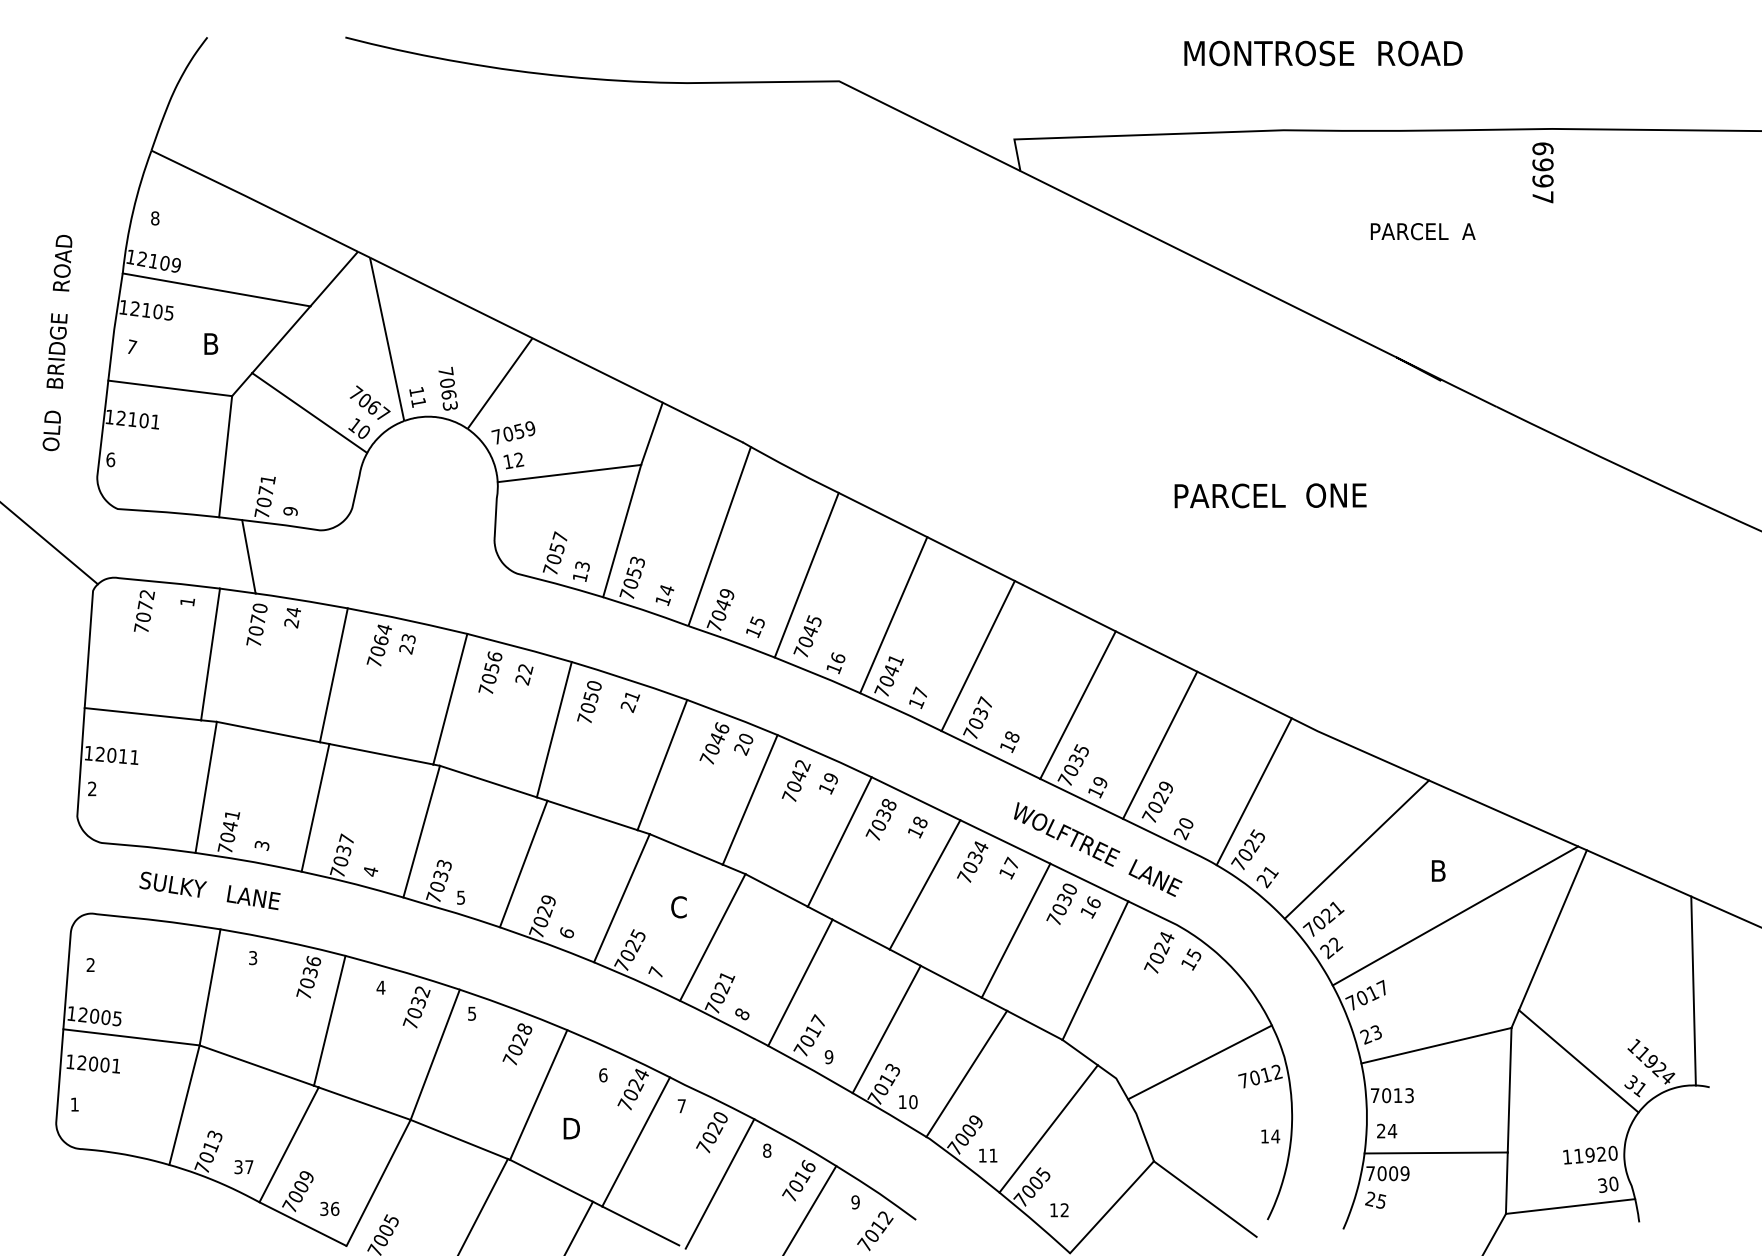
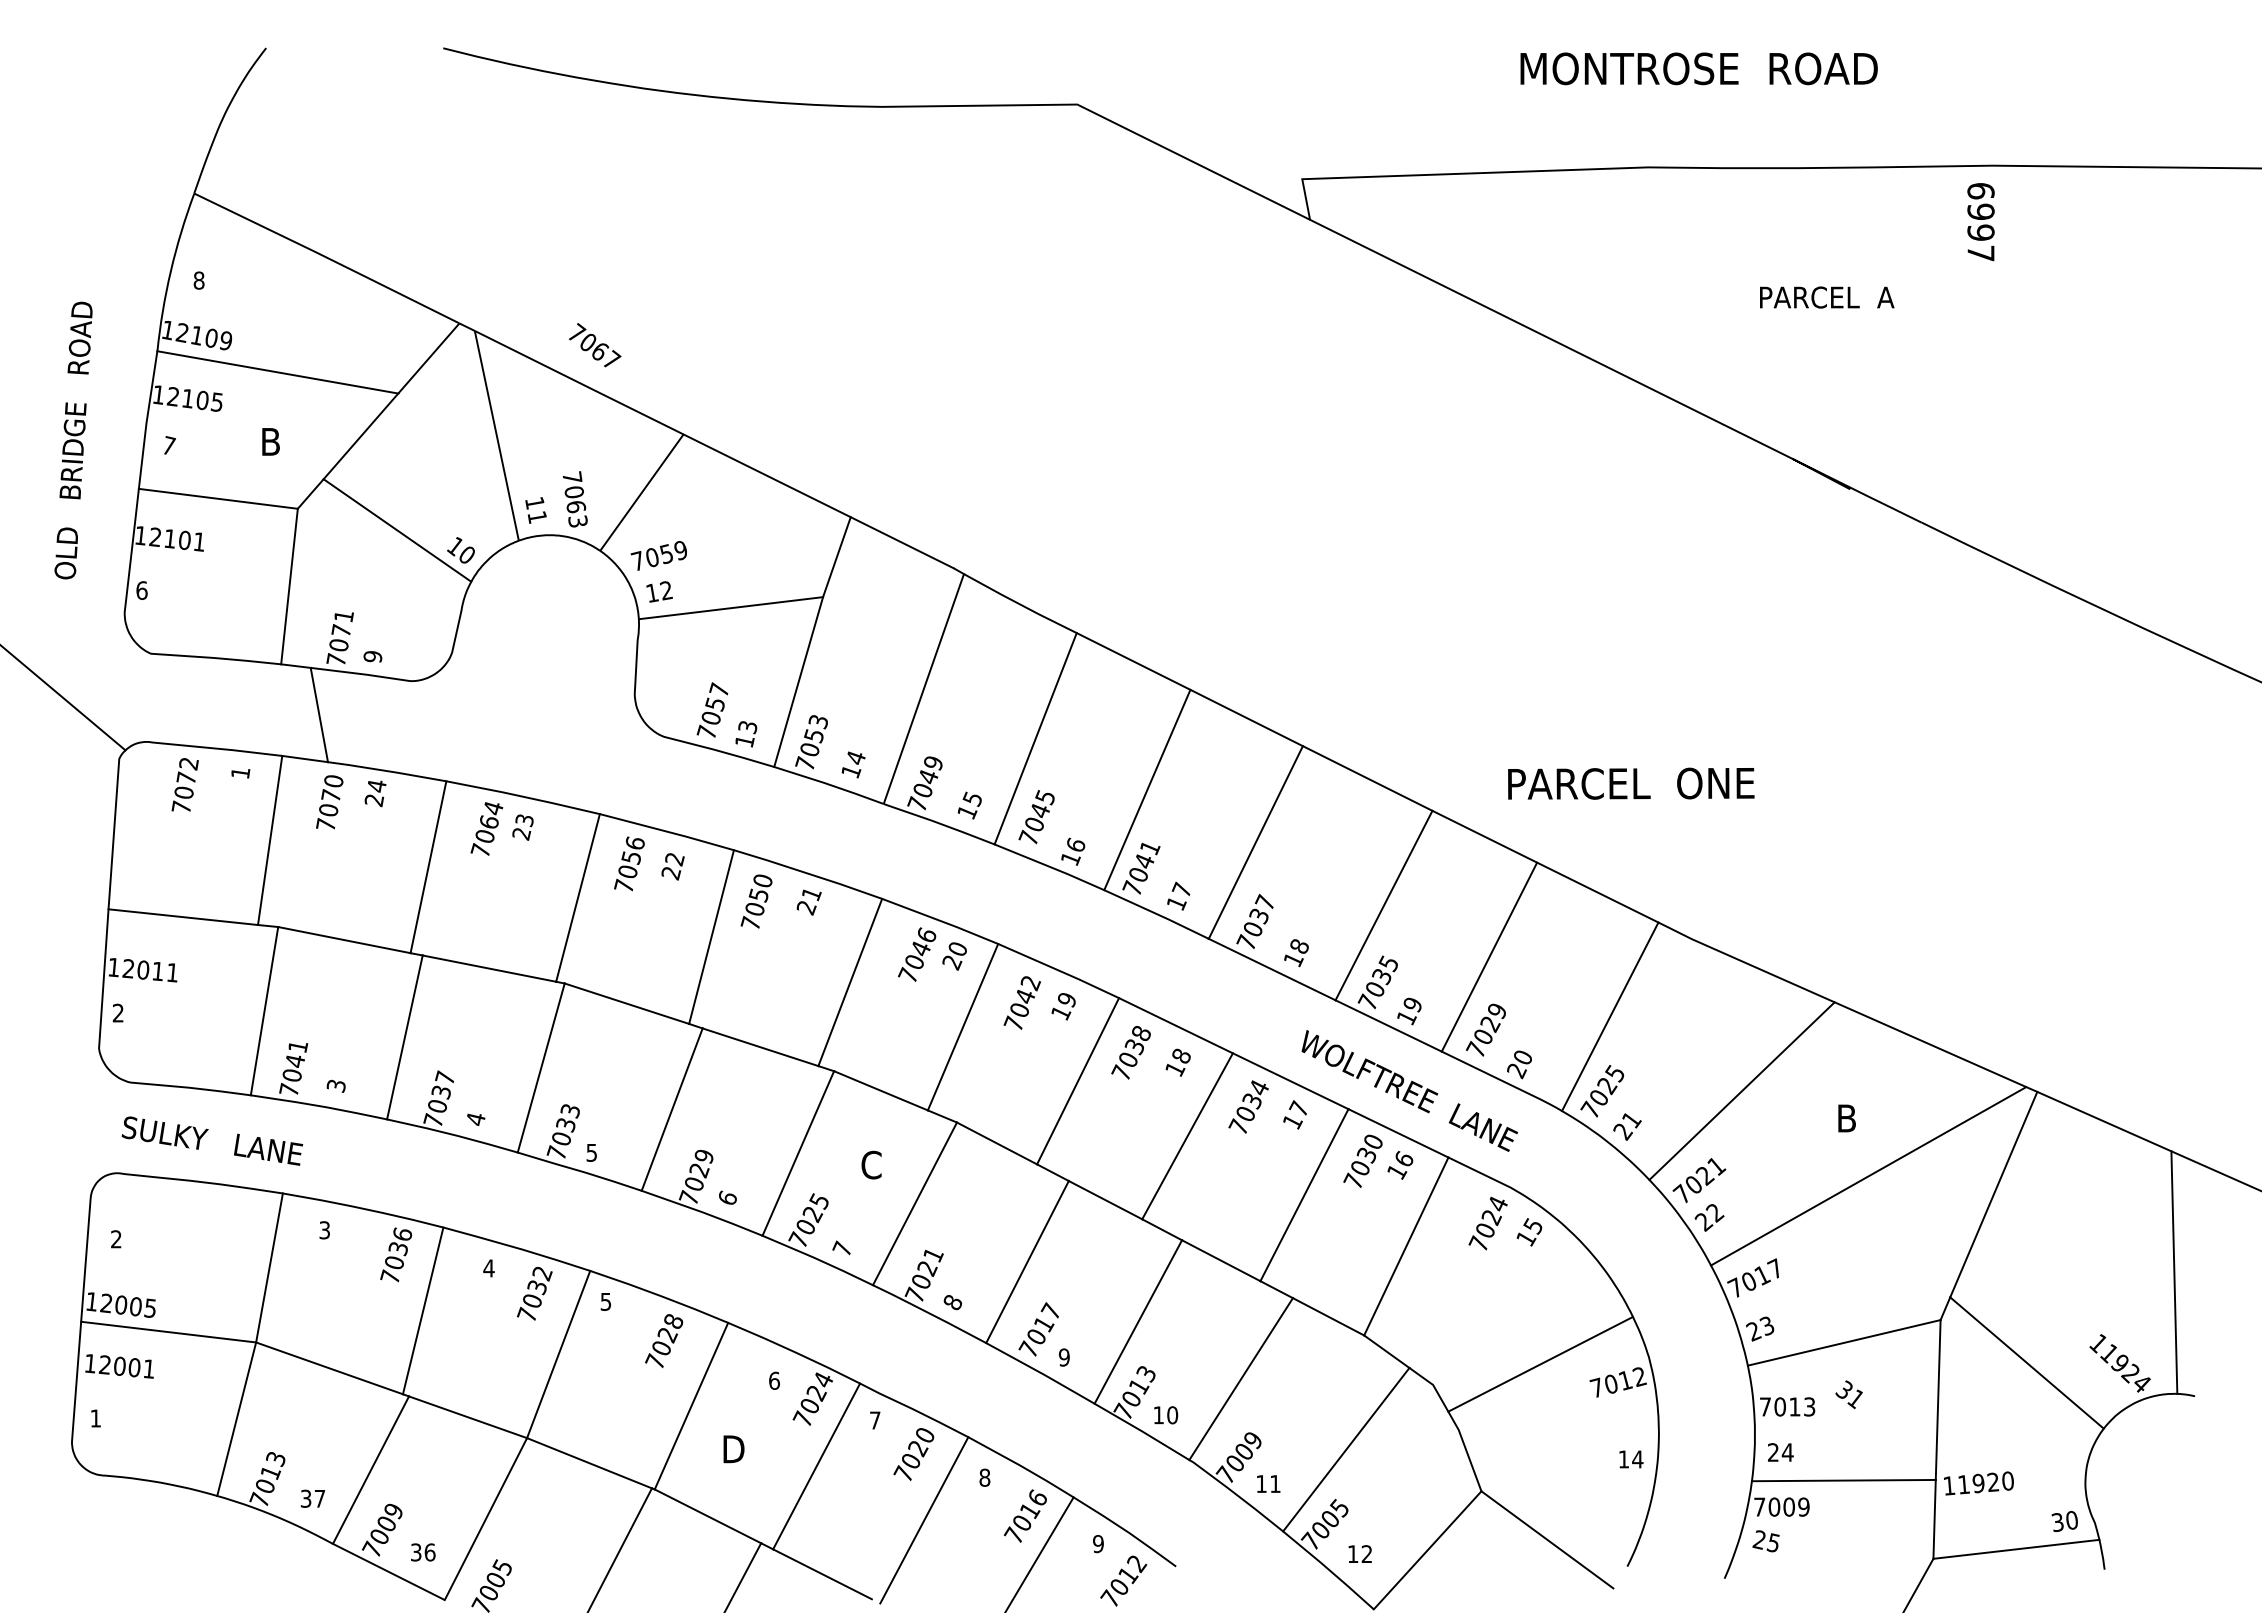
text: (369, 402) -> (594, 345), moved
text: (1270, 495) -> (1631, 783), moved
text: (210, 890) -> (212, 1140), moved
text: (1634, 1085) -> (1848, 1394), moved
text: (1590, 1155) -> (1978, 1483), moved

